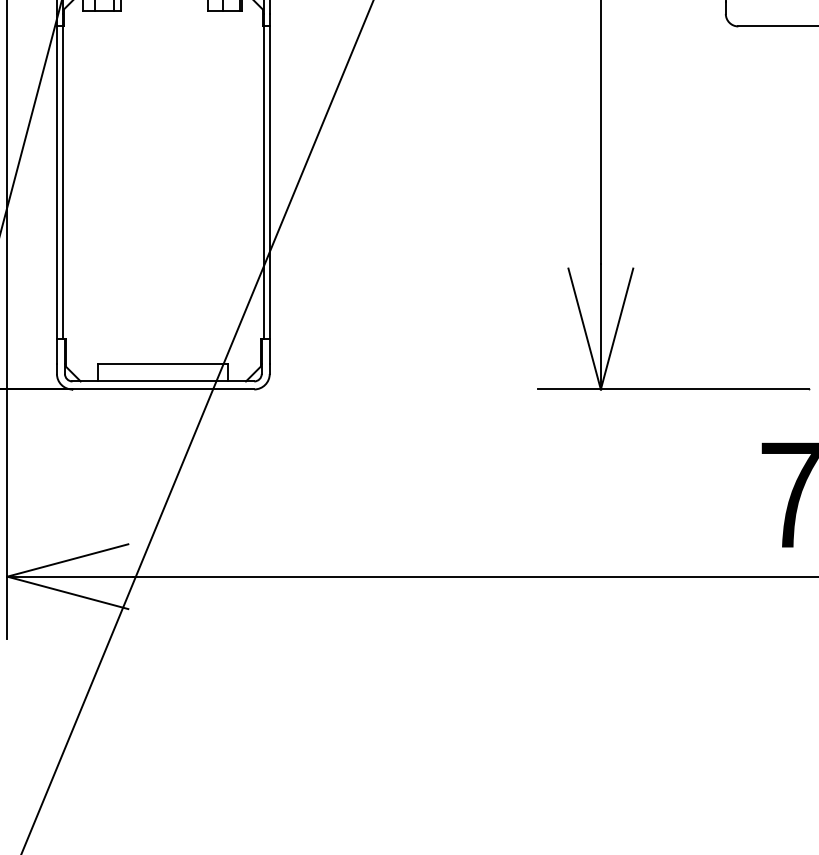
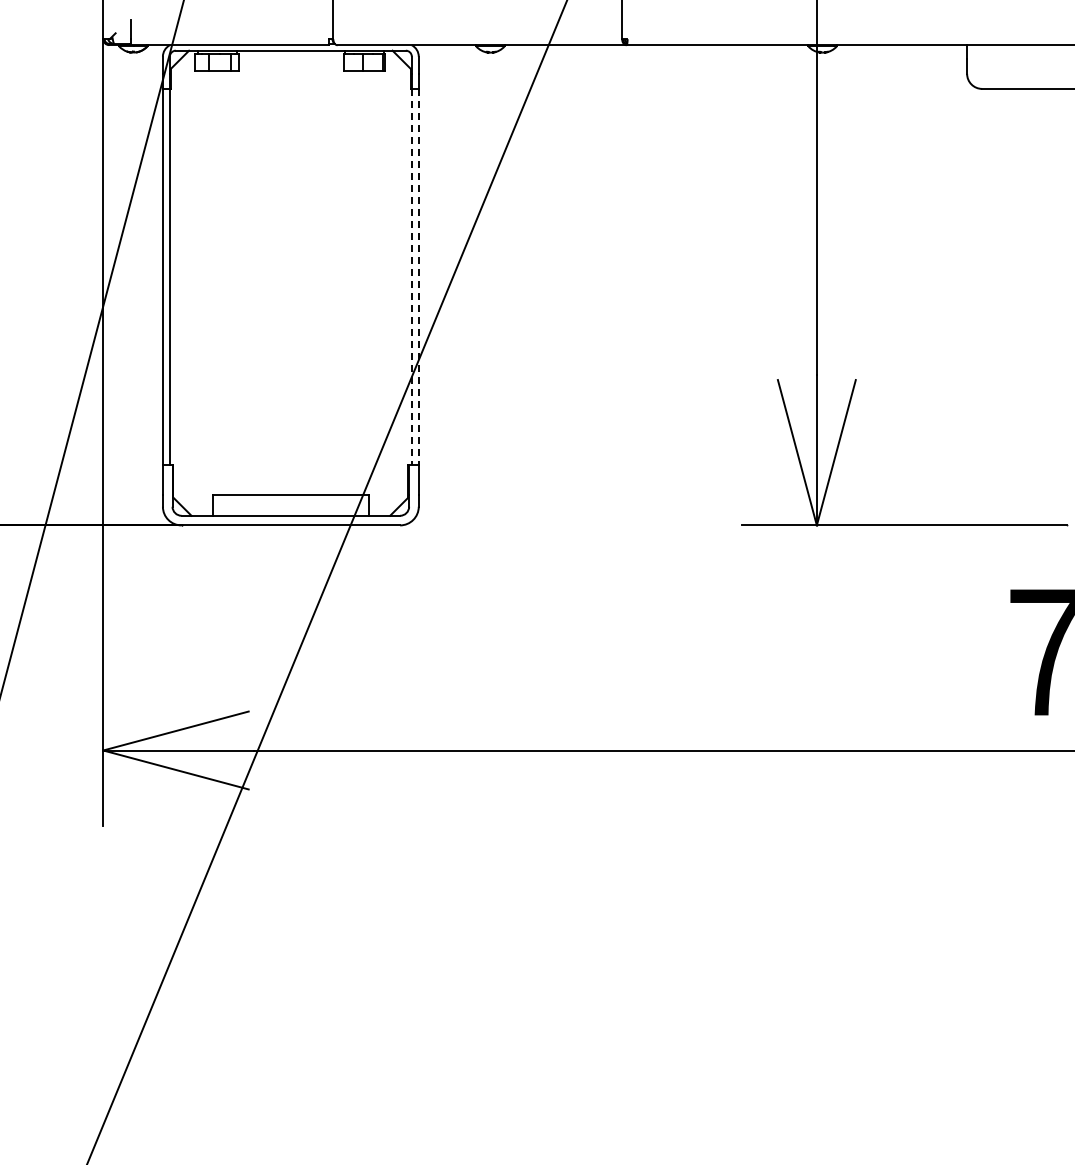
line: (263, 183) -> (411, 277), solid -> dashed
line: (269, 183) -> (418, 277), solid -> dashed

